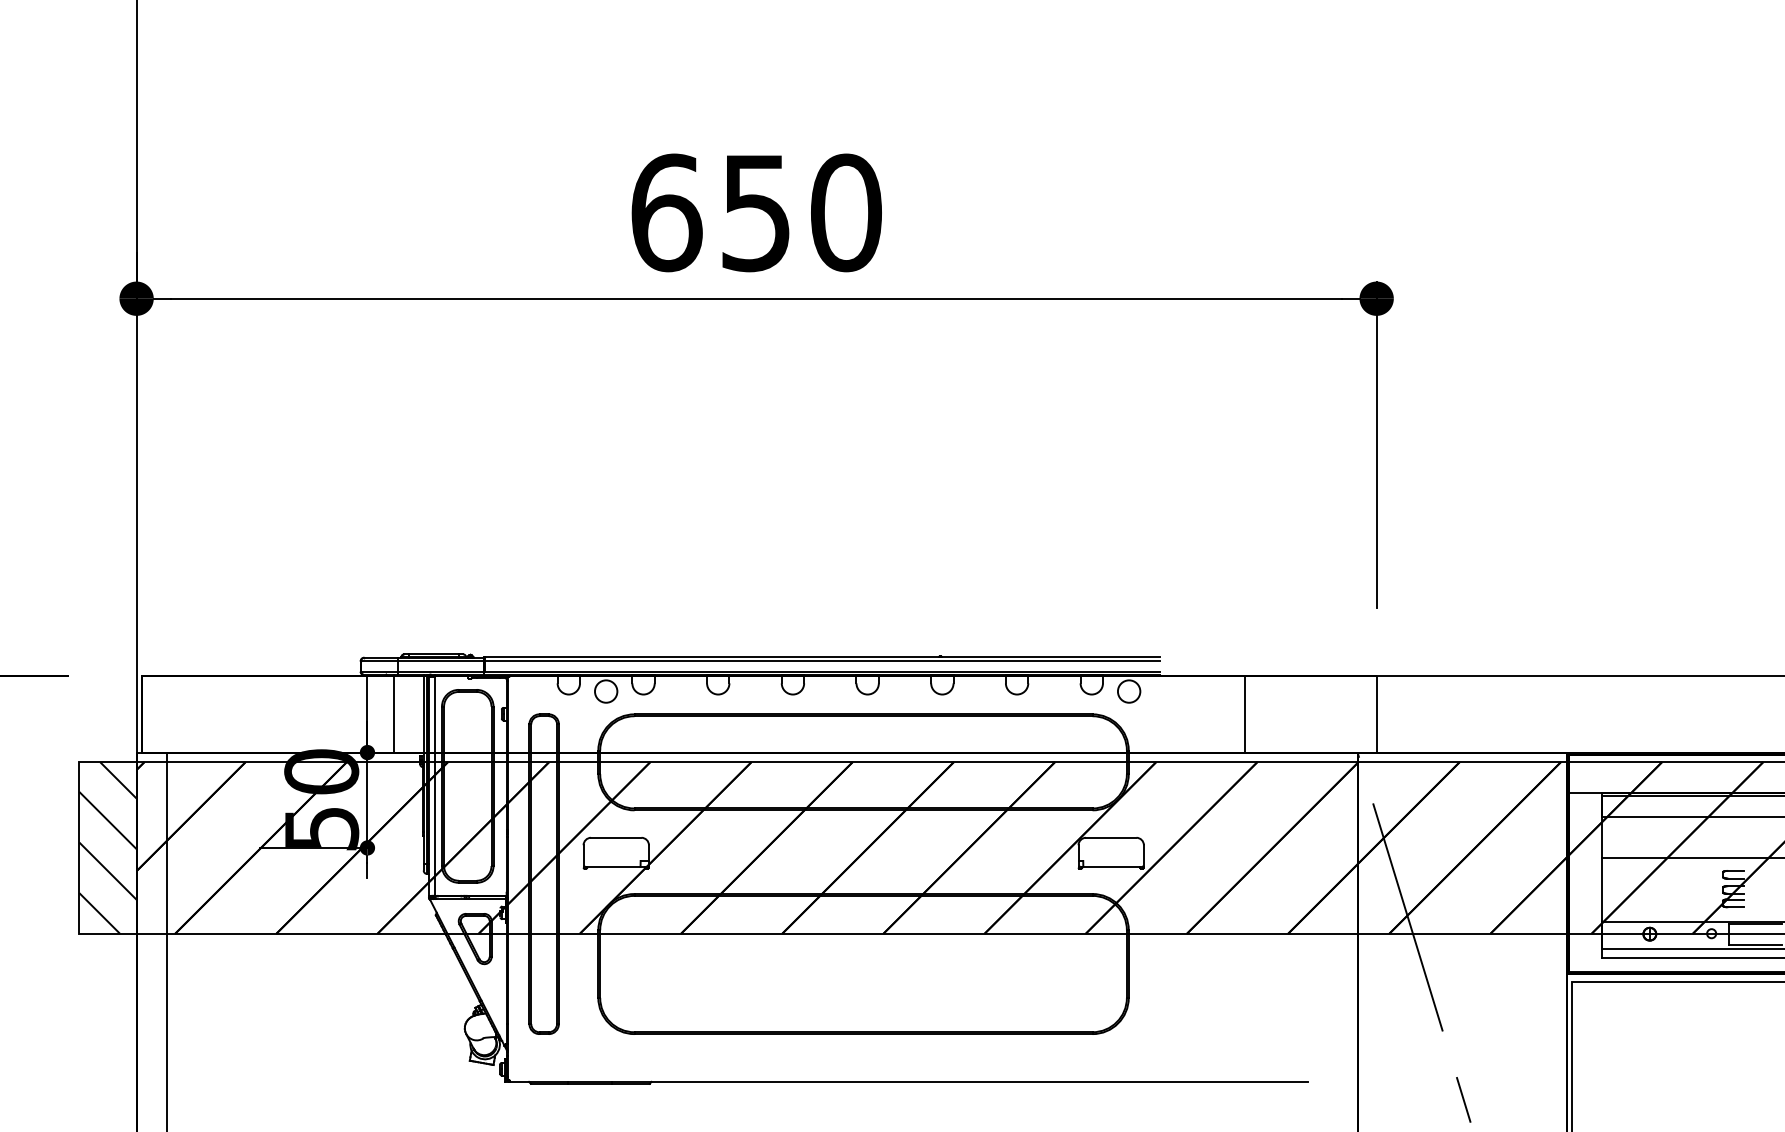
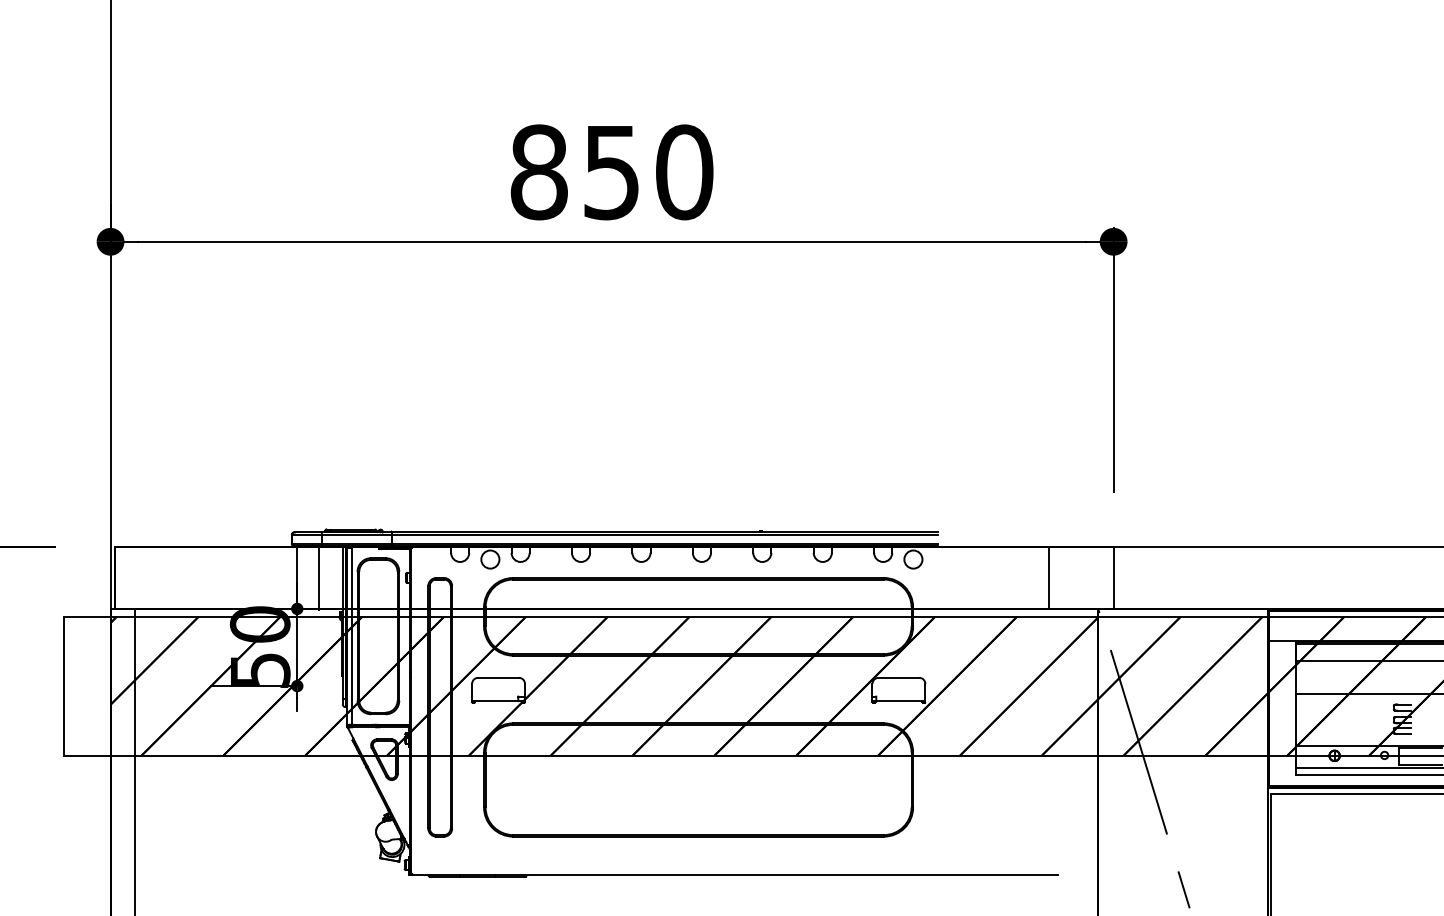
text: (666, 212) -> (539, 172), 650 -> 850
line: (1245, 714) -> (1049, 578), moved
hatch: (107, 847) -> (87, 685), removed

